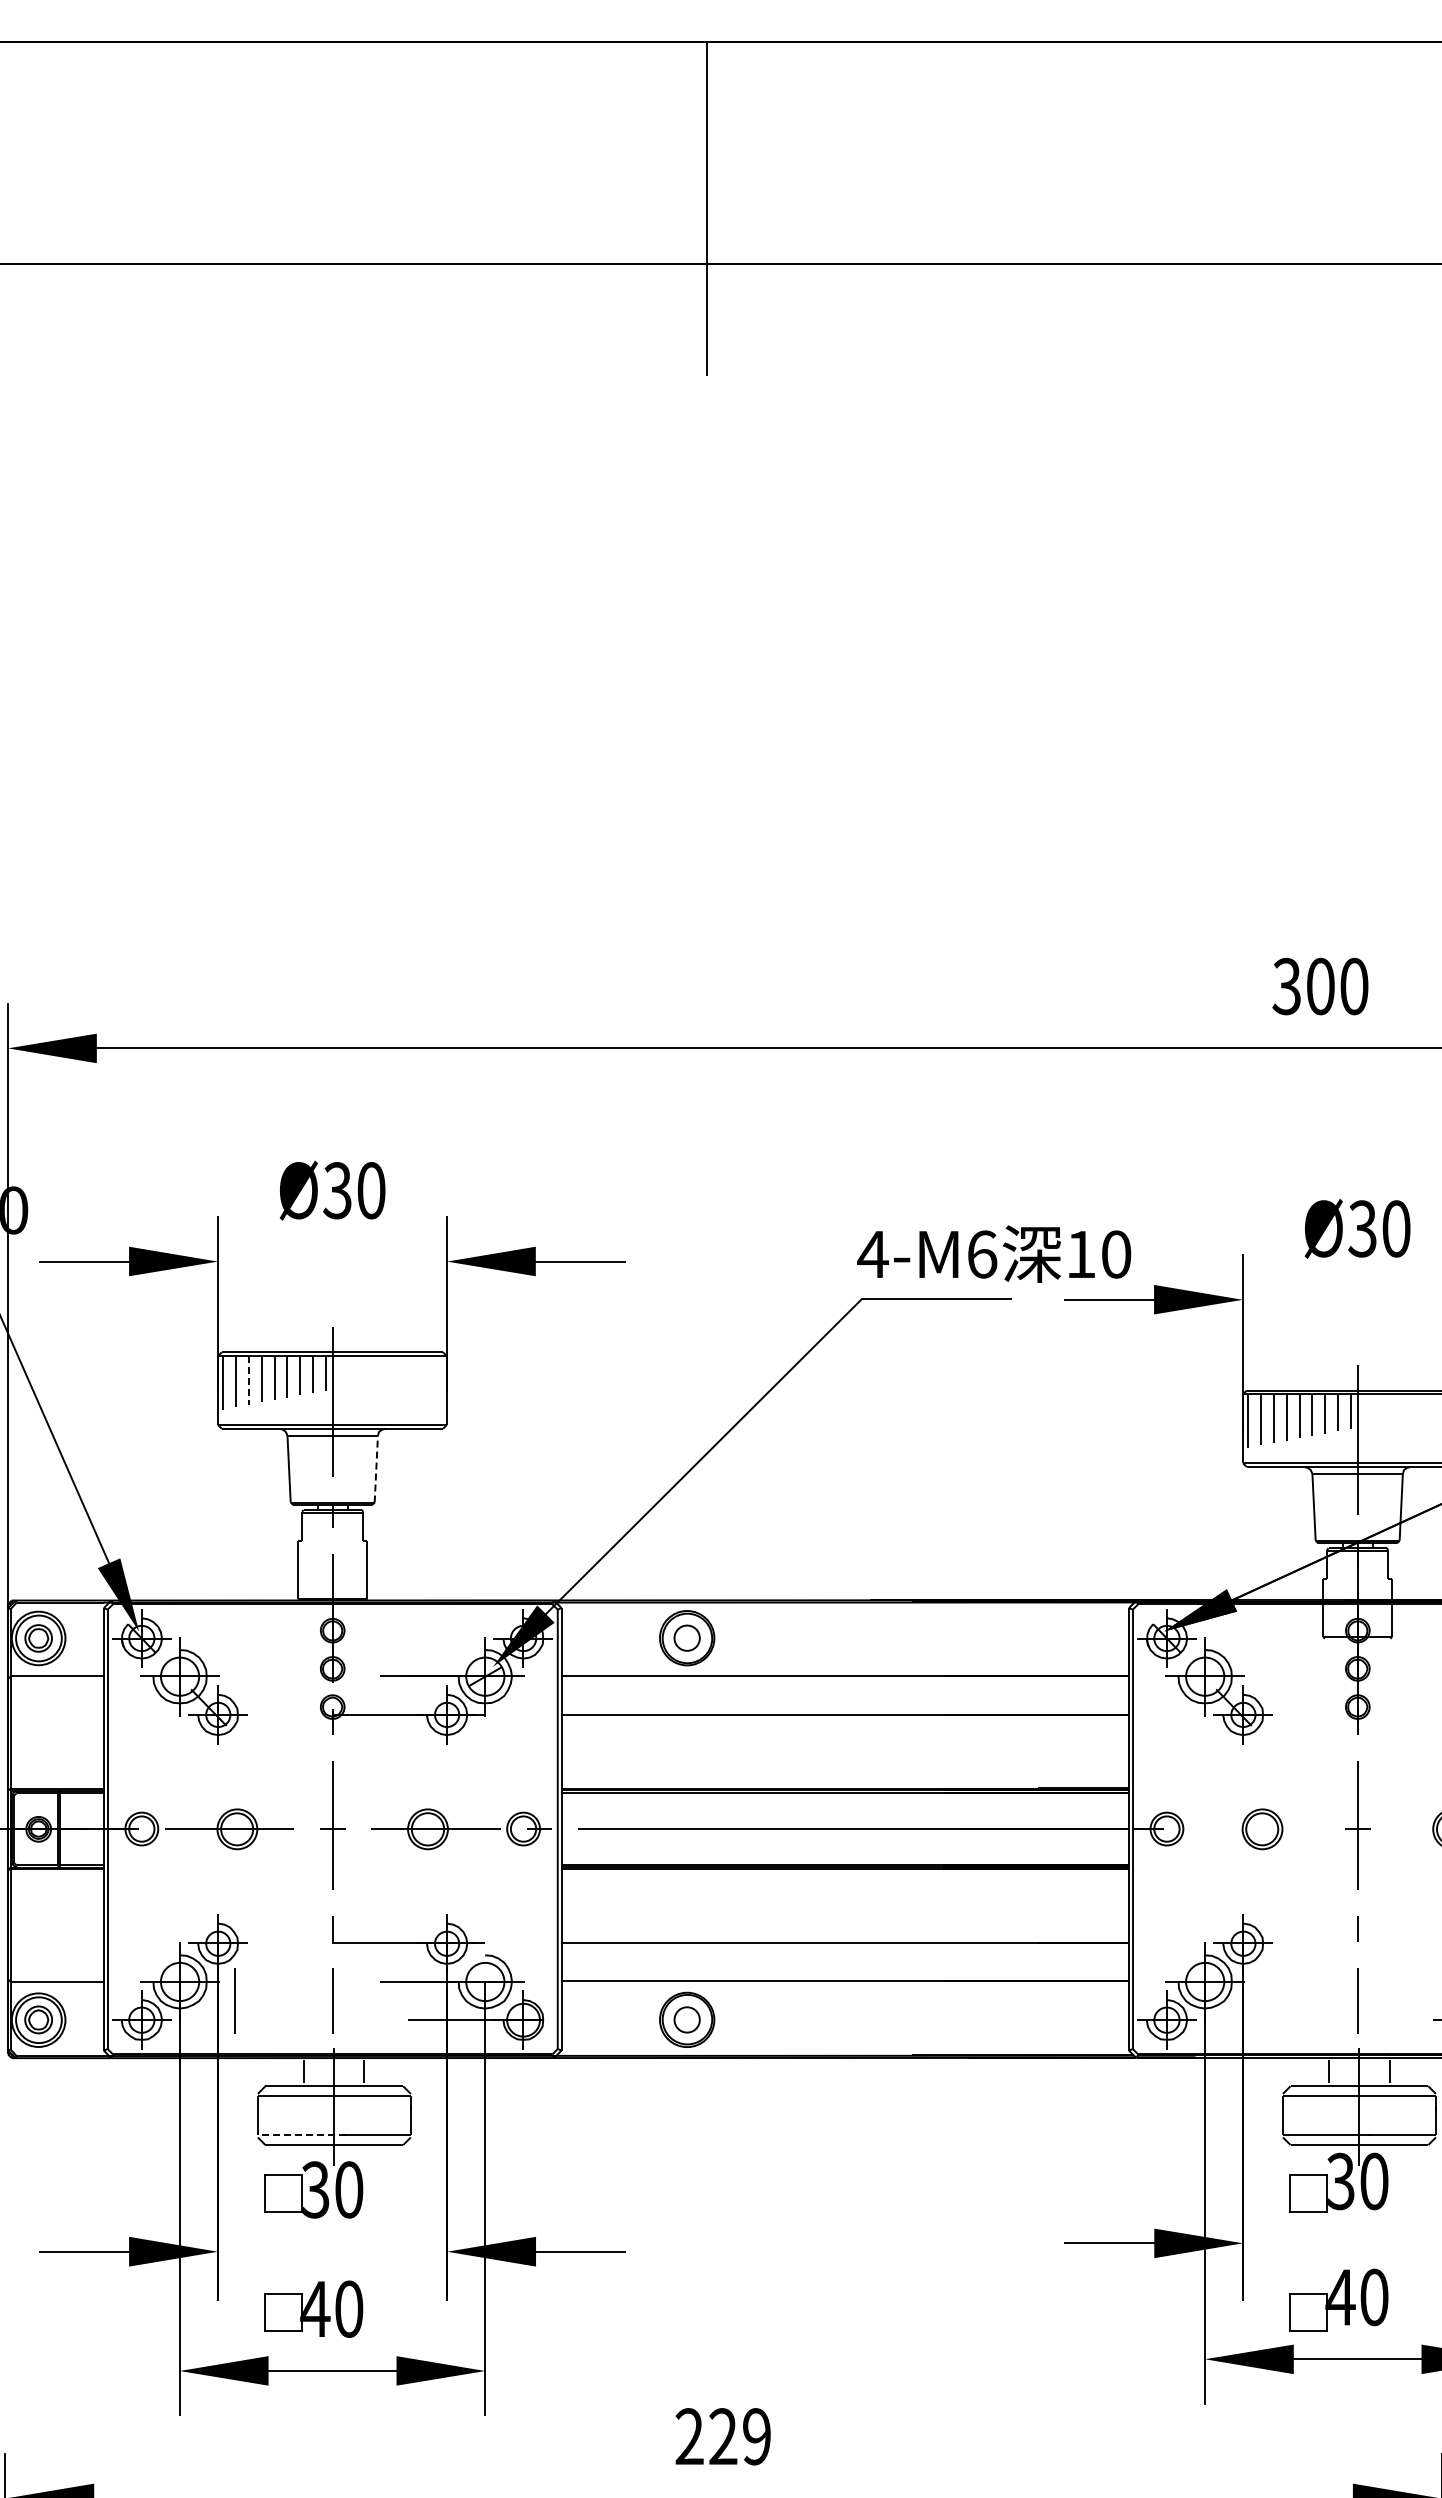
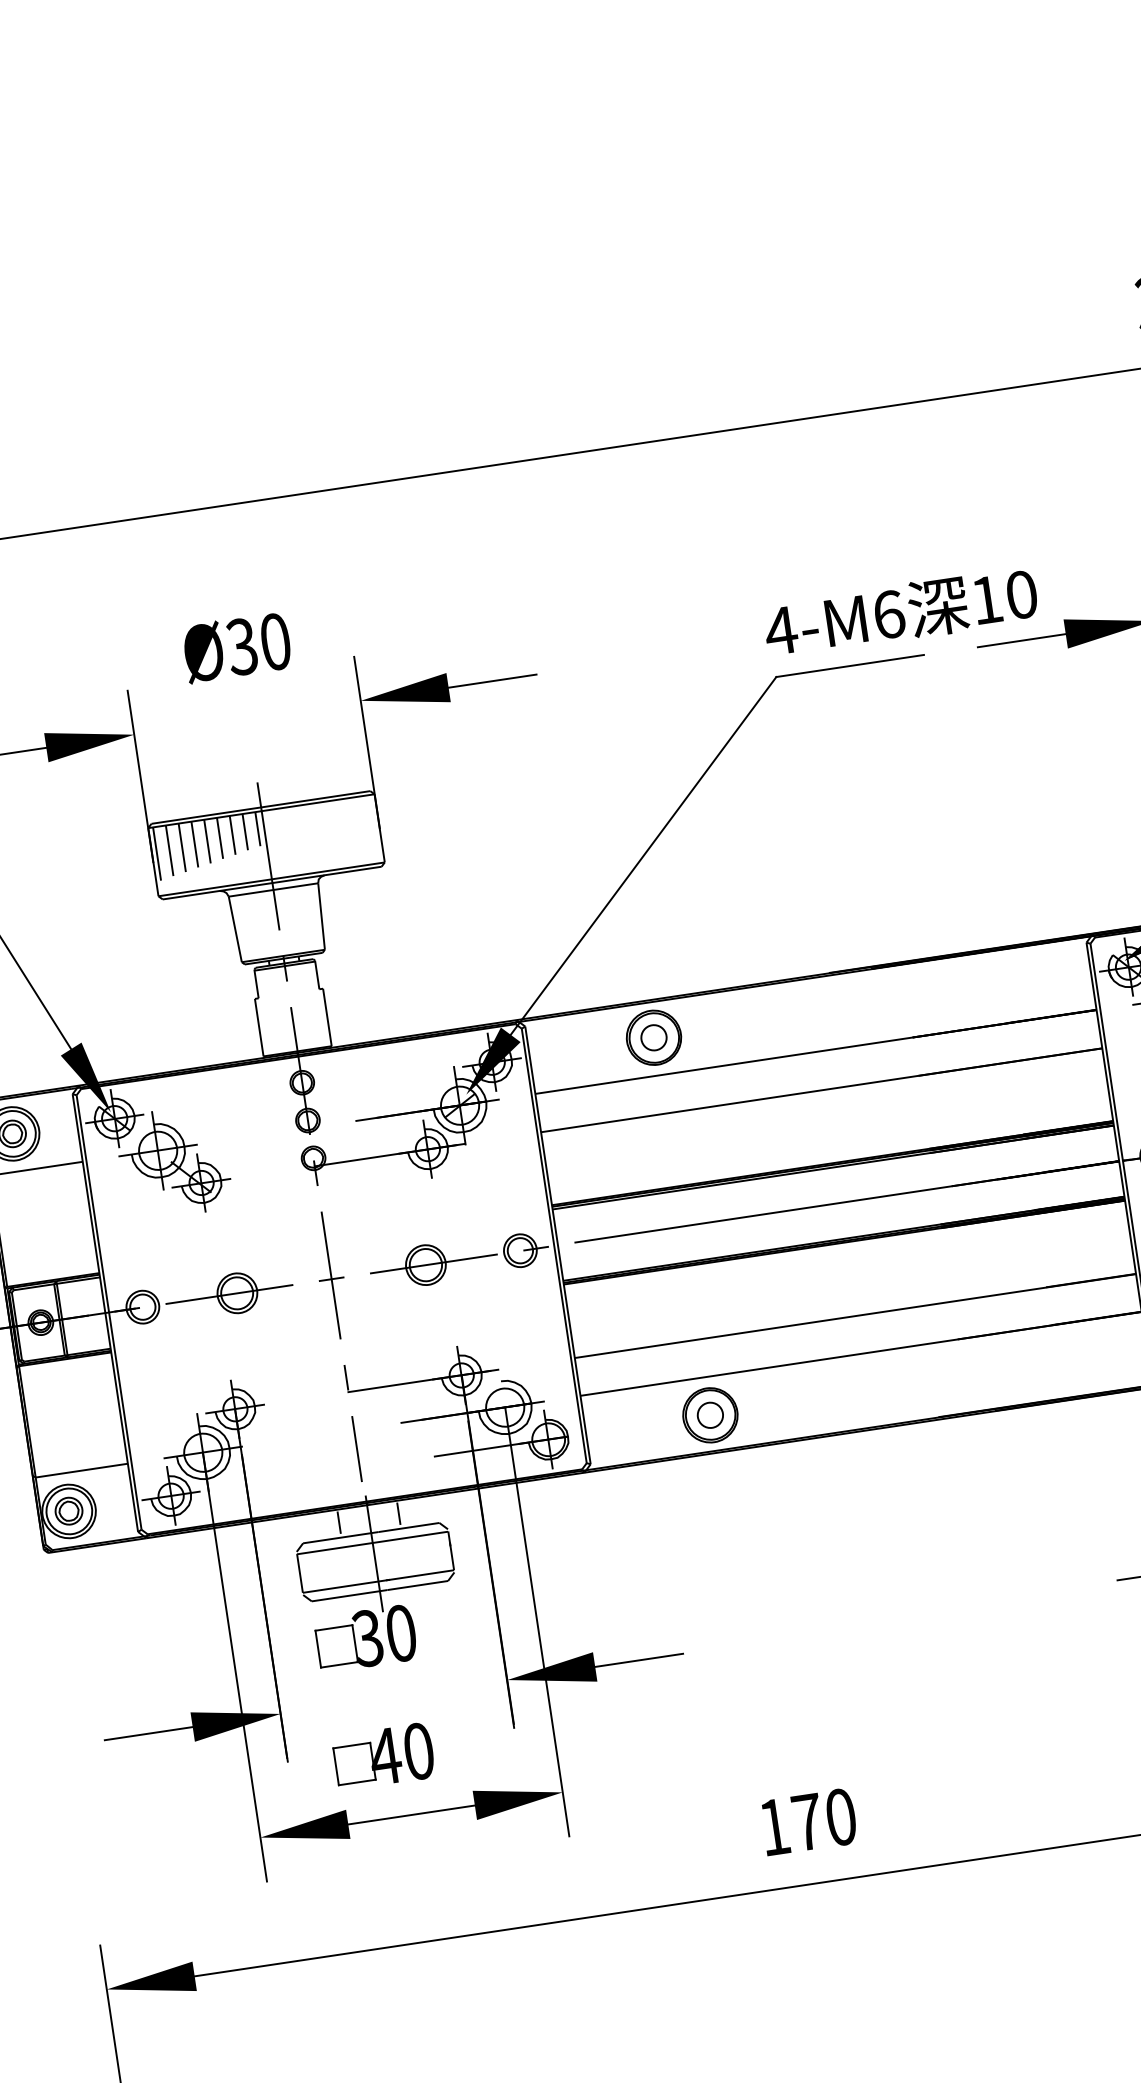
line: (248, 1381) -> (182, 848), dashed -> solid
line: (376, 1468) -> (321, 915), dashed -> solid
line: (234, 2000) -> (259, 1463), removed
line: (301, 2135) -> (346, 1586), dashed -> solid
text: (722, 2436) -> (806, 1822), 229 -> 170

